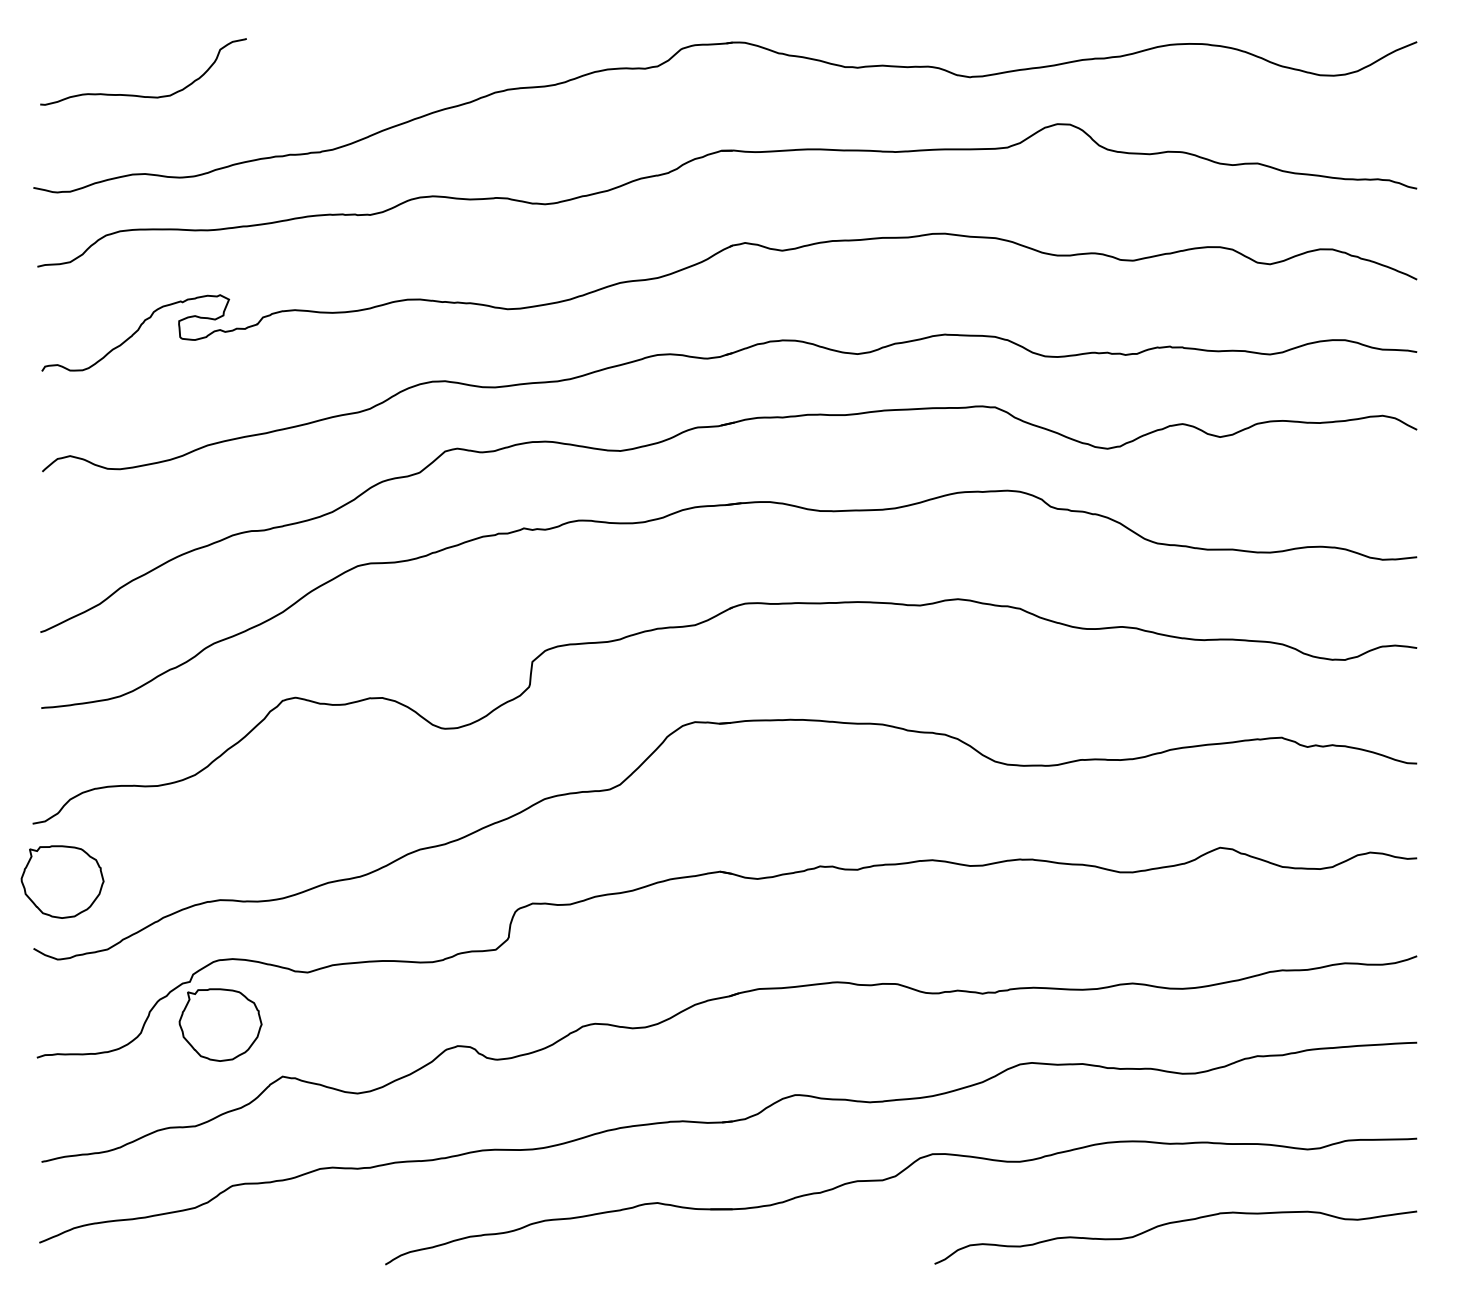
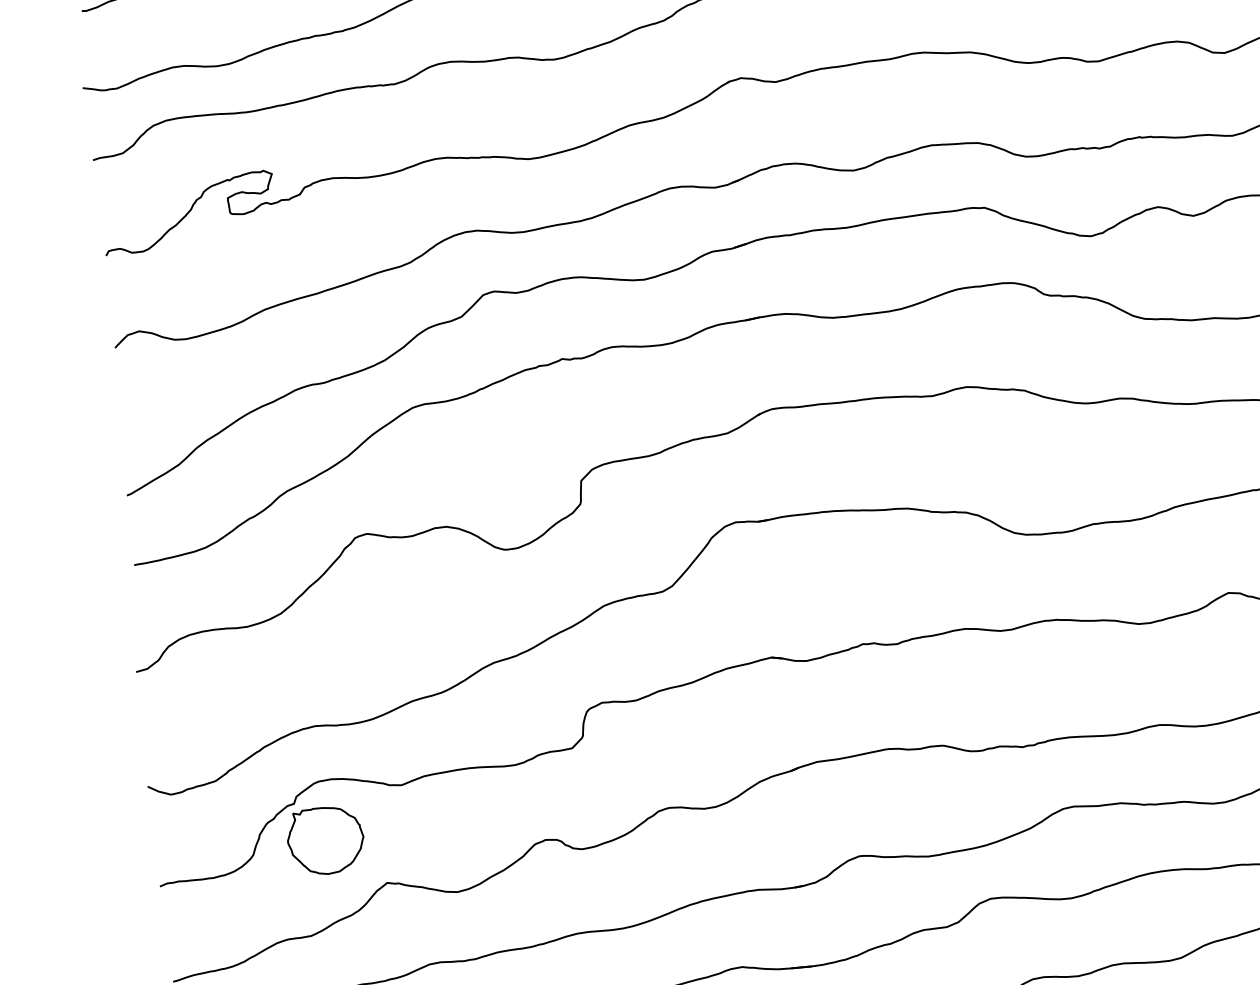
part: (62, 881) -> (168, 722), removed

